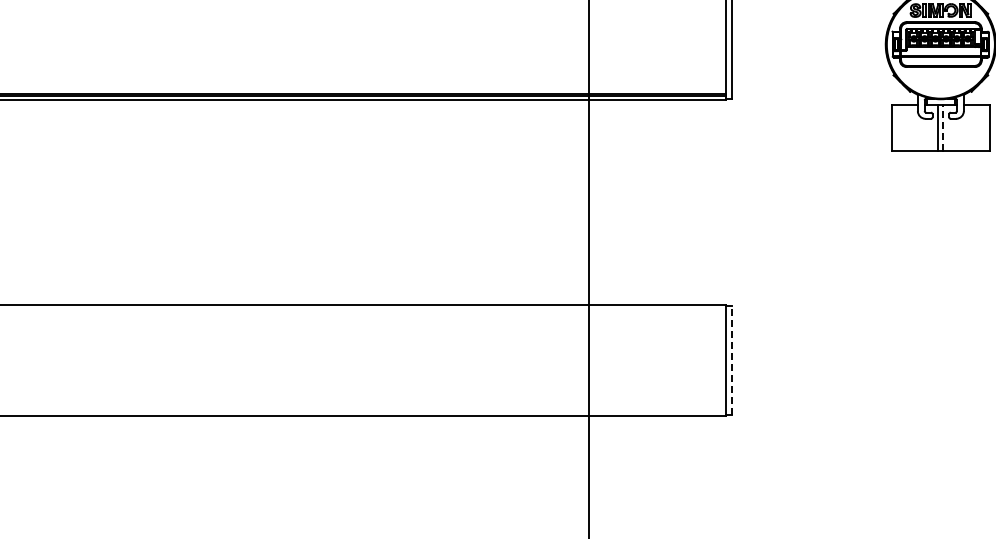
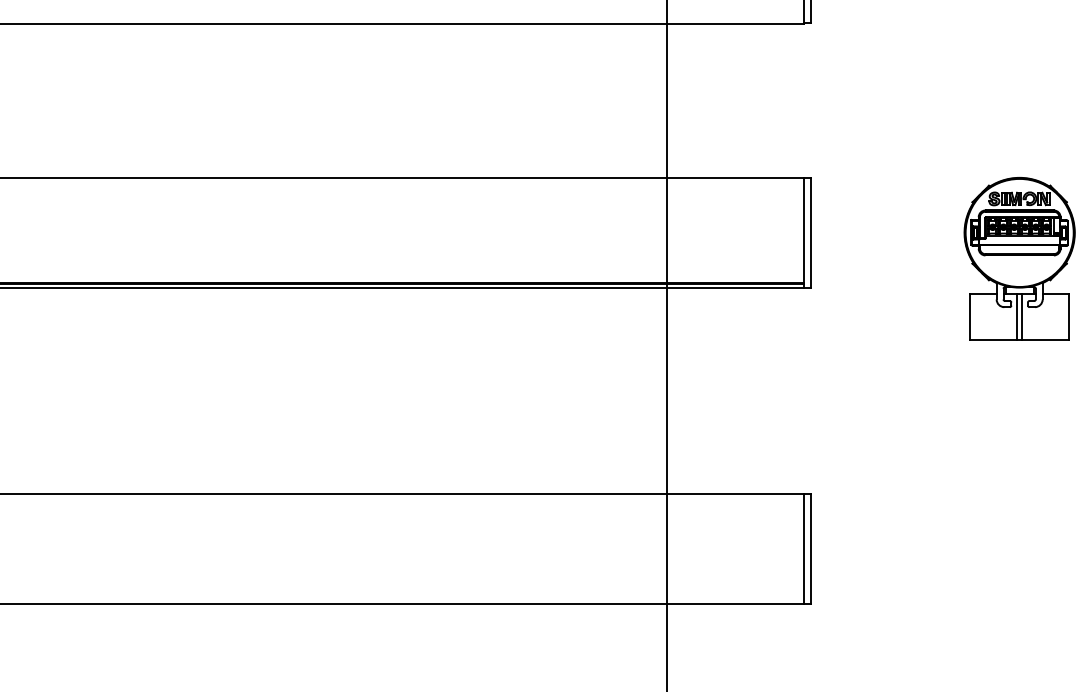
line: (943, 128) -> (1022, 316), dashed -> solid
line: (731, 360) -> (810, 548), dashed -> solid

